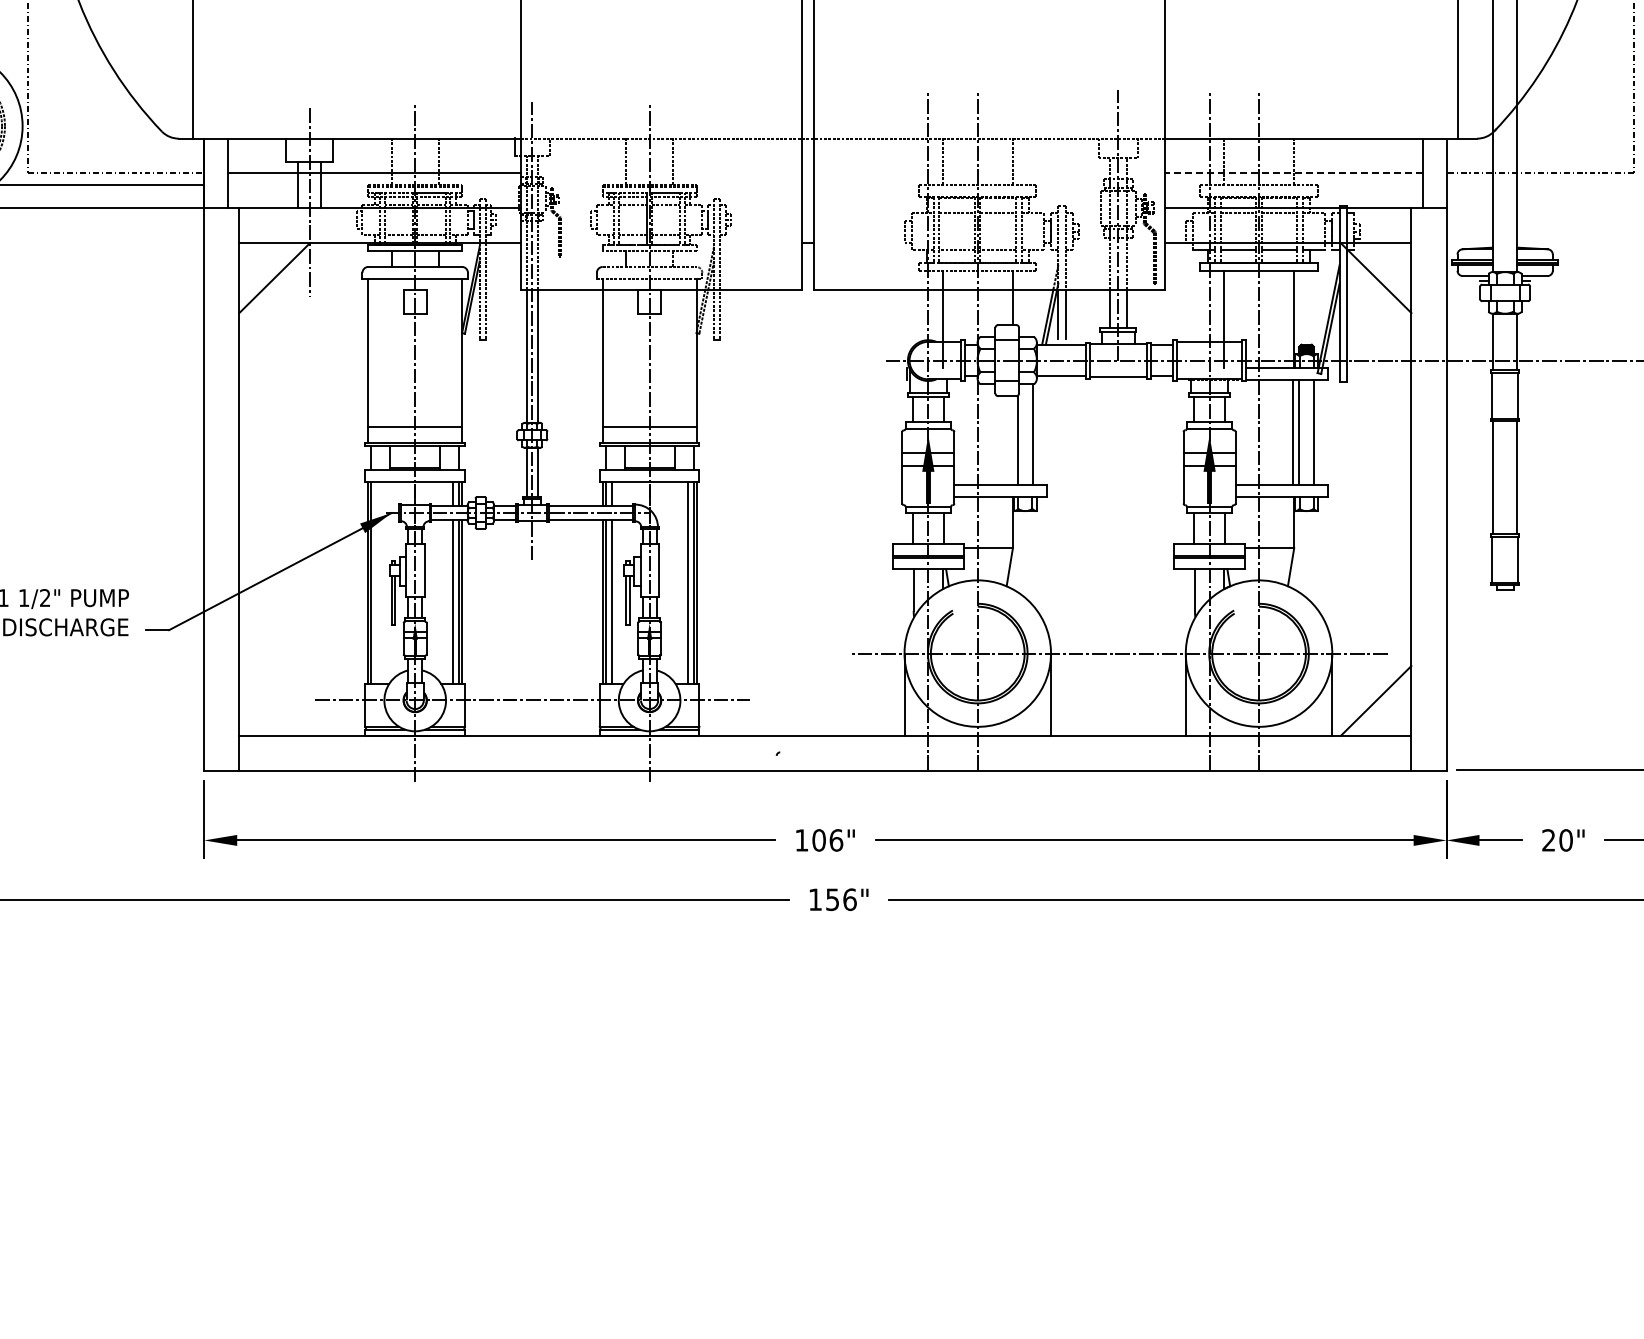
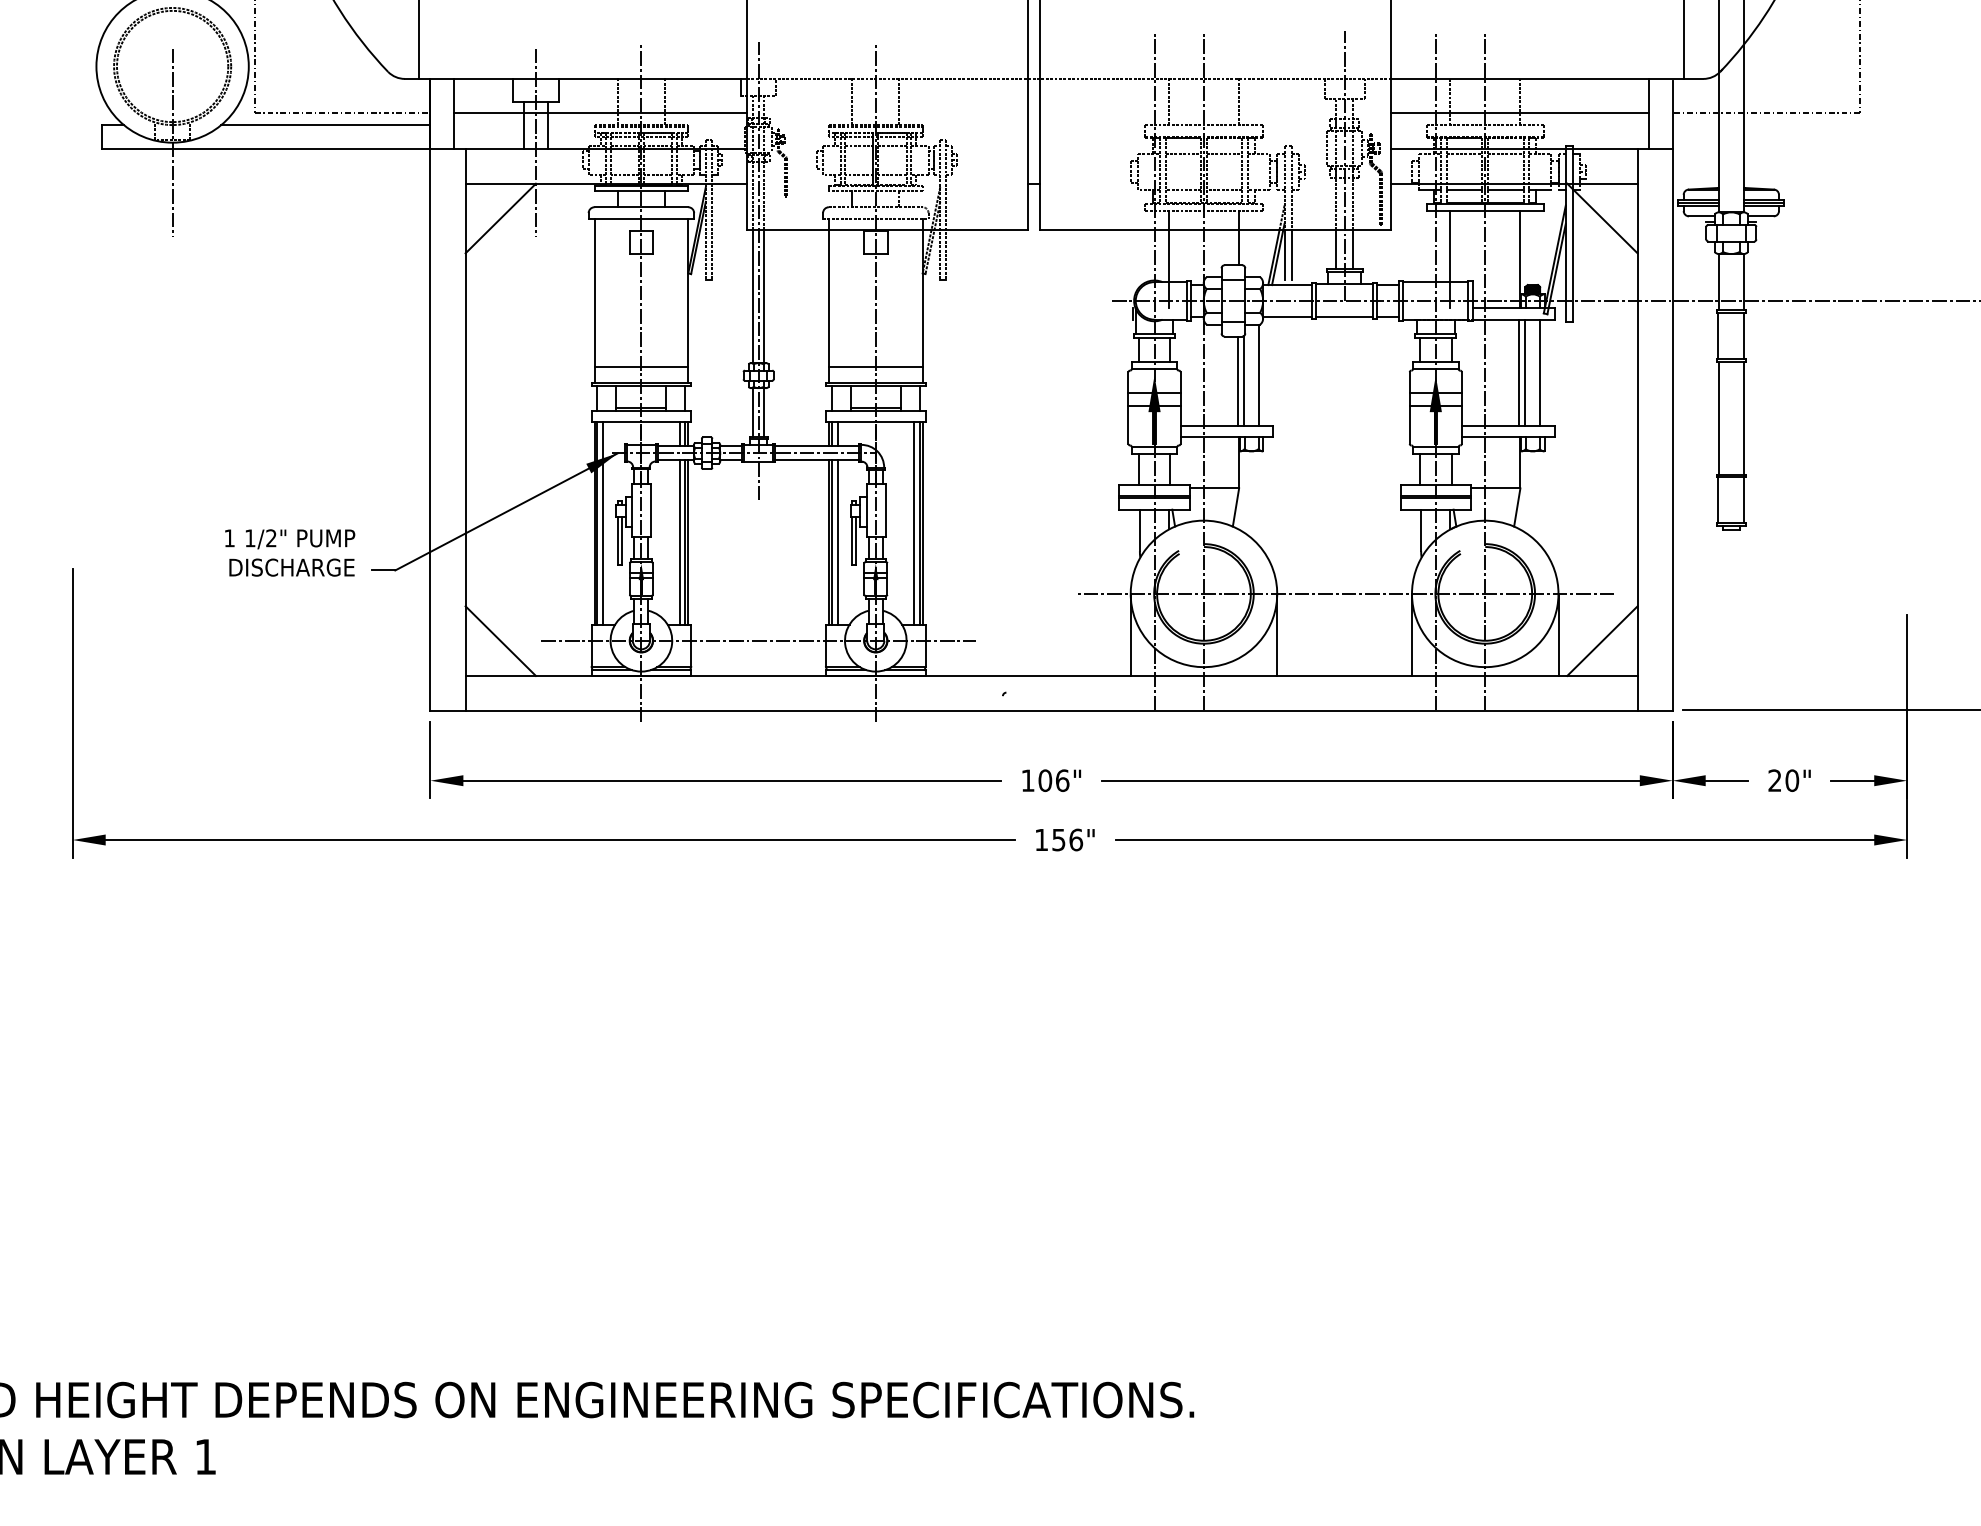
line: (1294, 173) -> (1520, 113), dashed -> solid
line: (1012, 440) -> (1238, 380), added
line: (377, 583) -> (603, 523), added
line: (274, 700) -> (500, 640), added

